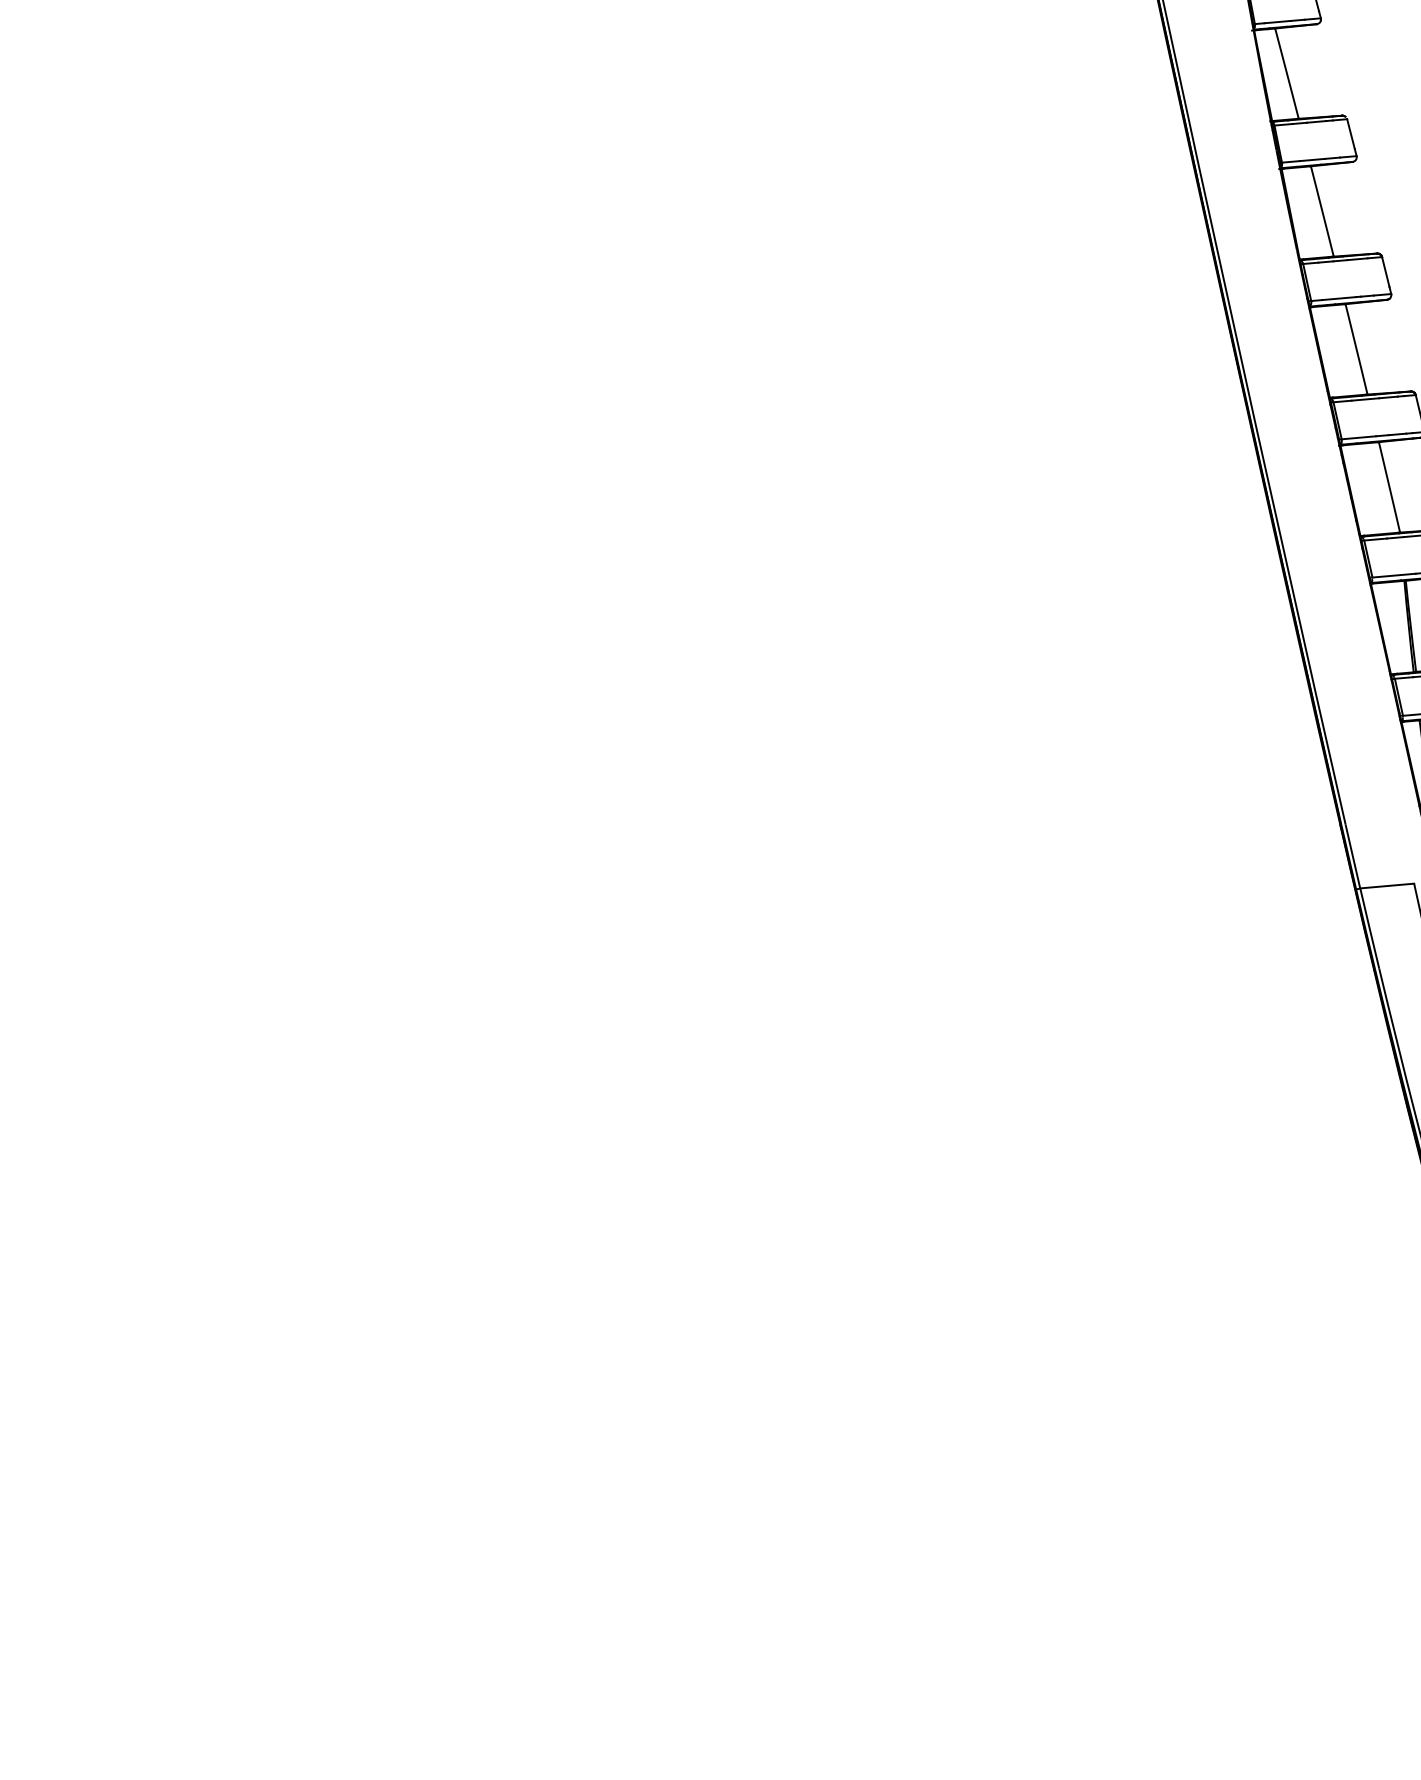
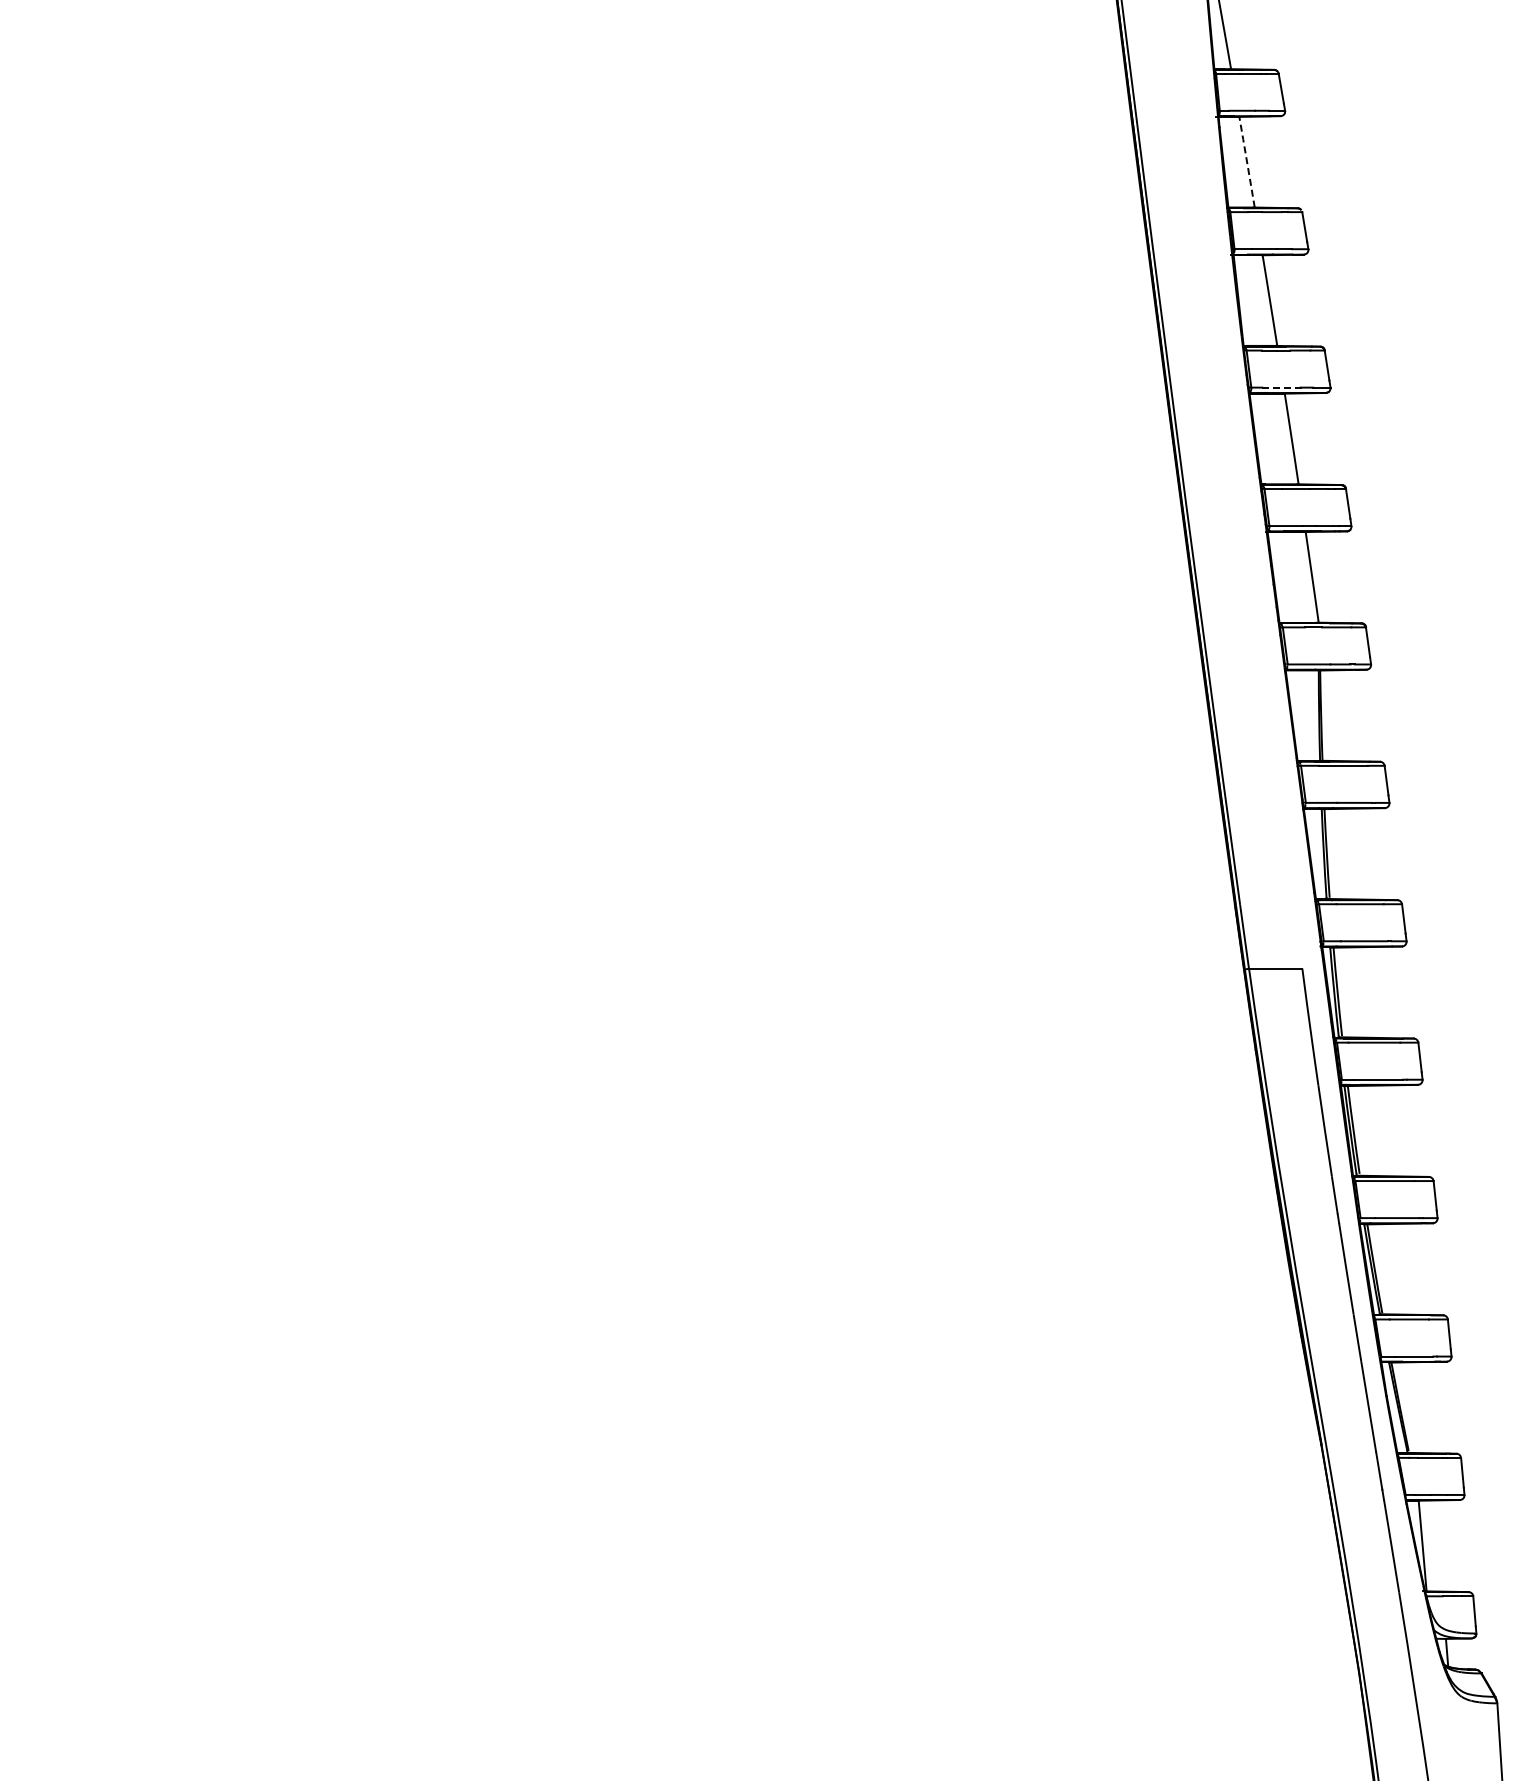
line: (1286, 72) -> (1246, 161), solid -> dashed
line: (1339, 298) -> (1279, 387), solid -> dashed

